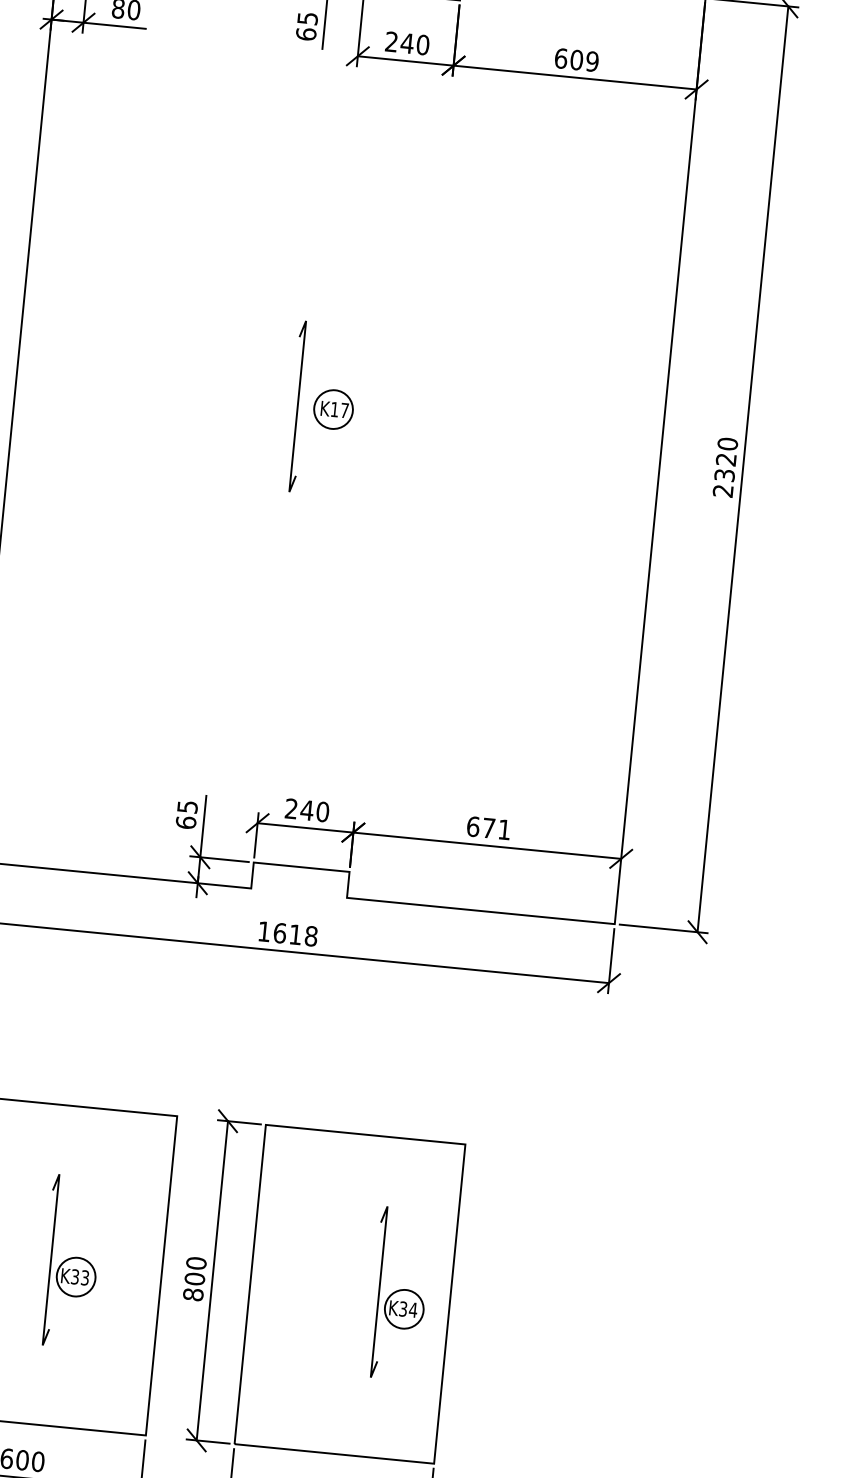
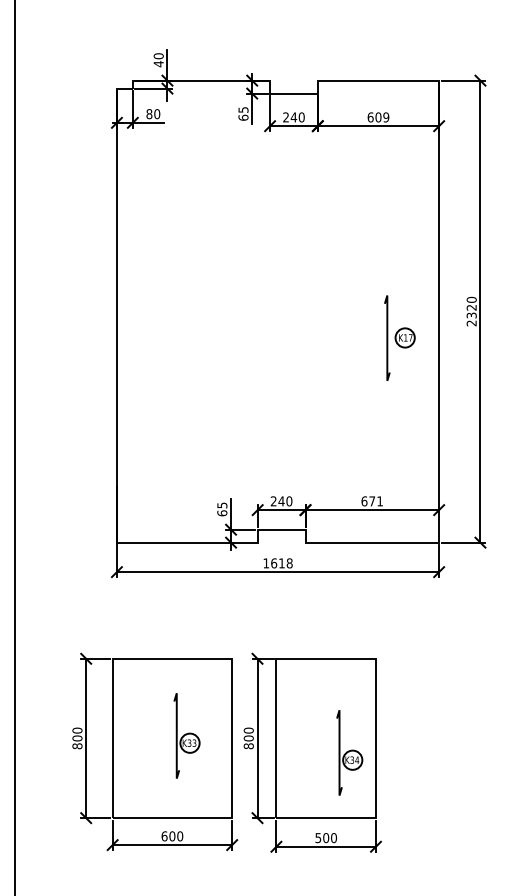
part: (322, 407) -> (399, 337), moved
part: (399, 1293) -> (349, 752), moved

